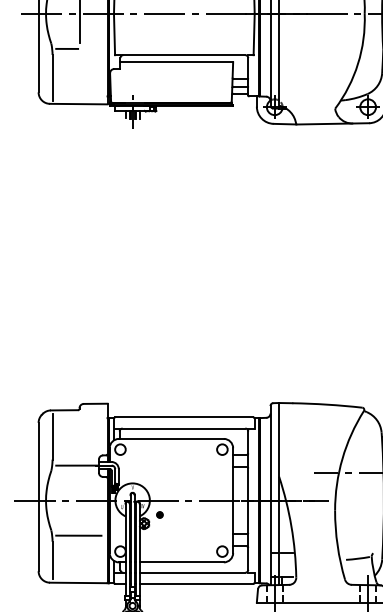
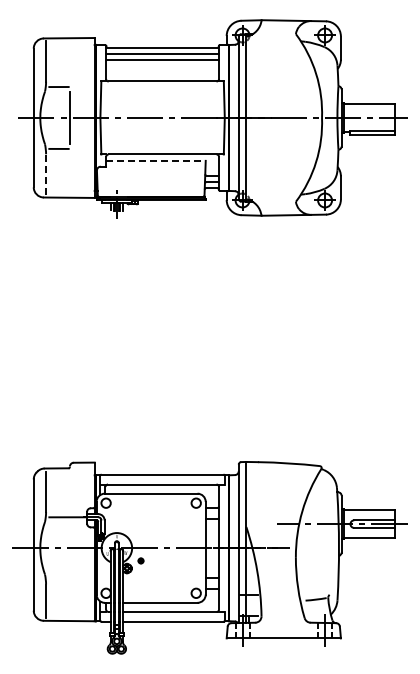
line: (176, 62) -> (155, 160), solid -> dashed
line: (53, 76) -> (46, 173), solid -> dashed
line: (79, 535) -> (69, 579), removed

